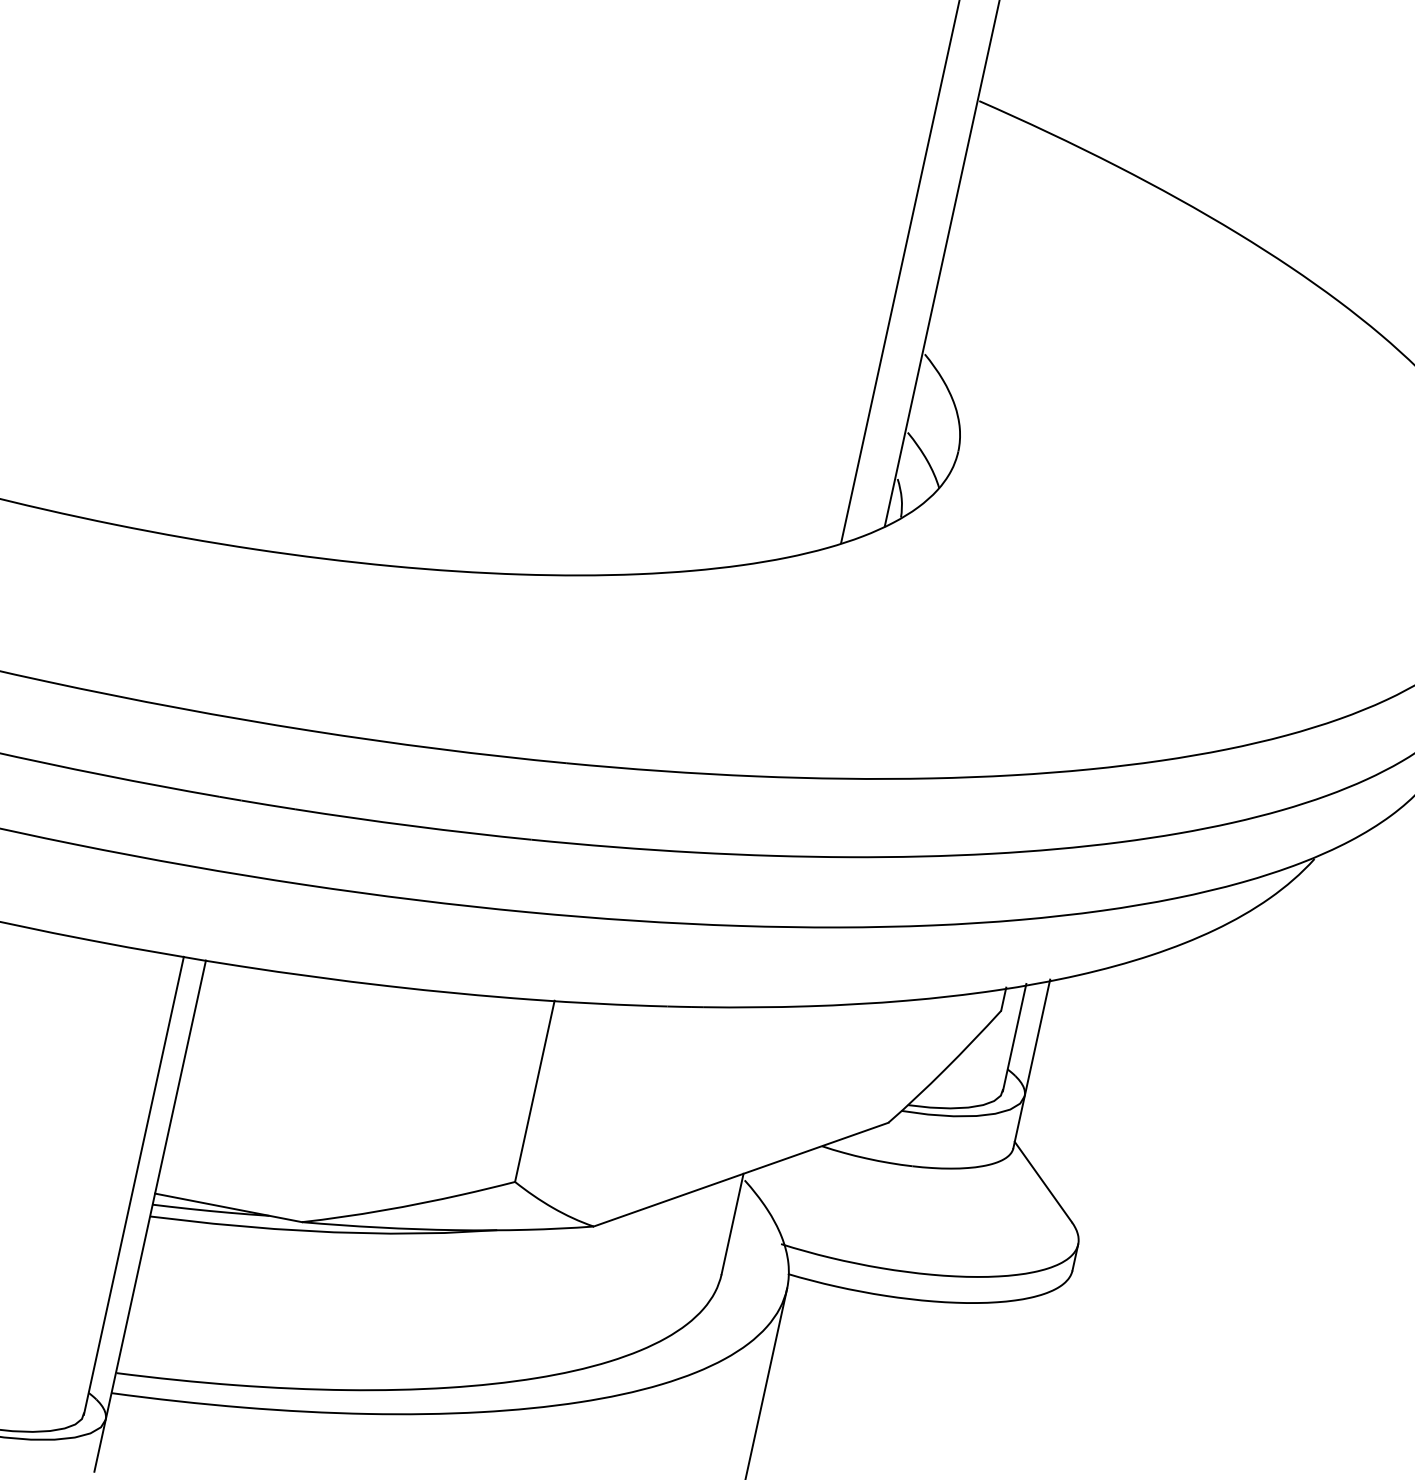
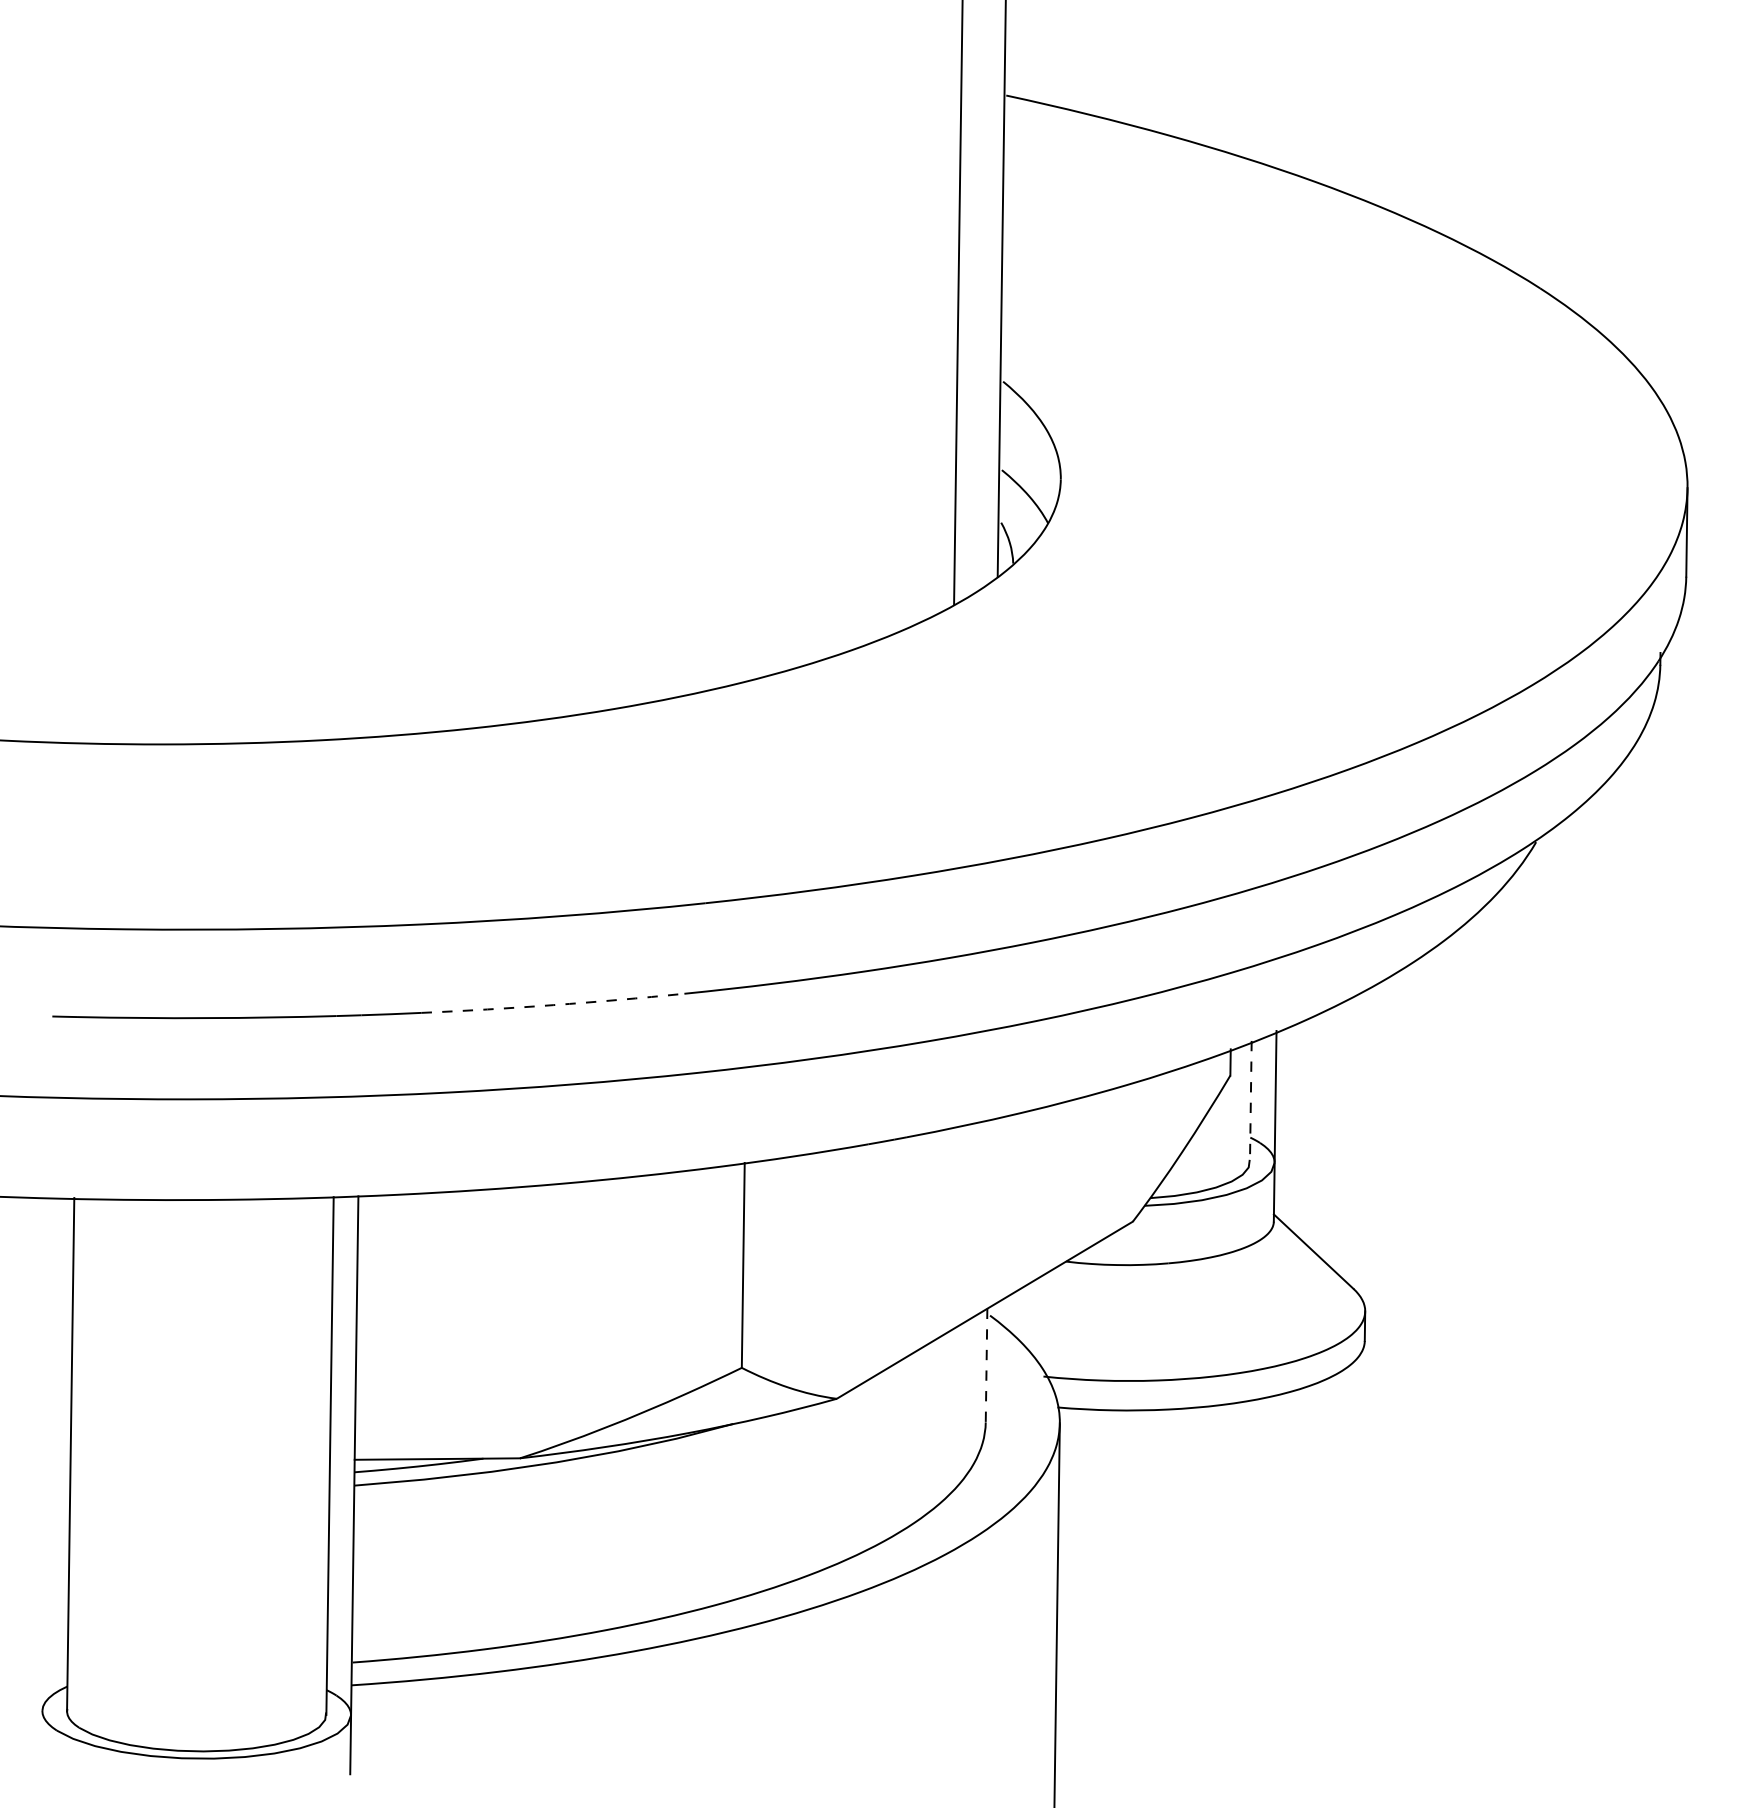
arc: (413, 826) -> (553, 1005), solid -> dashed
line: (1014, 1037) -> (1250, 1101), solid -> dashed
line: (732, 1224) -> (986, 1365), solid -> dashed

